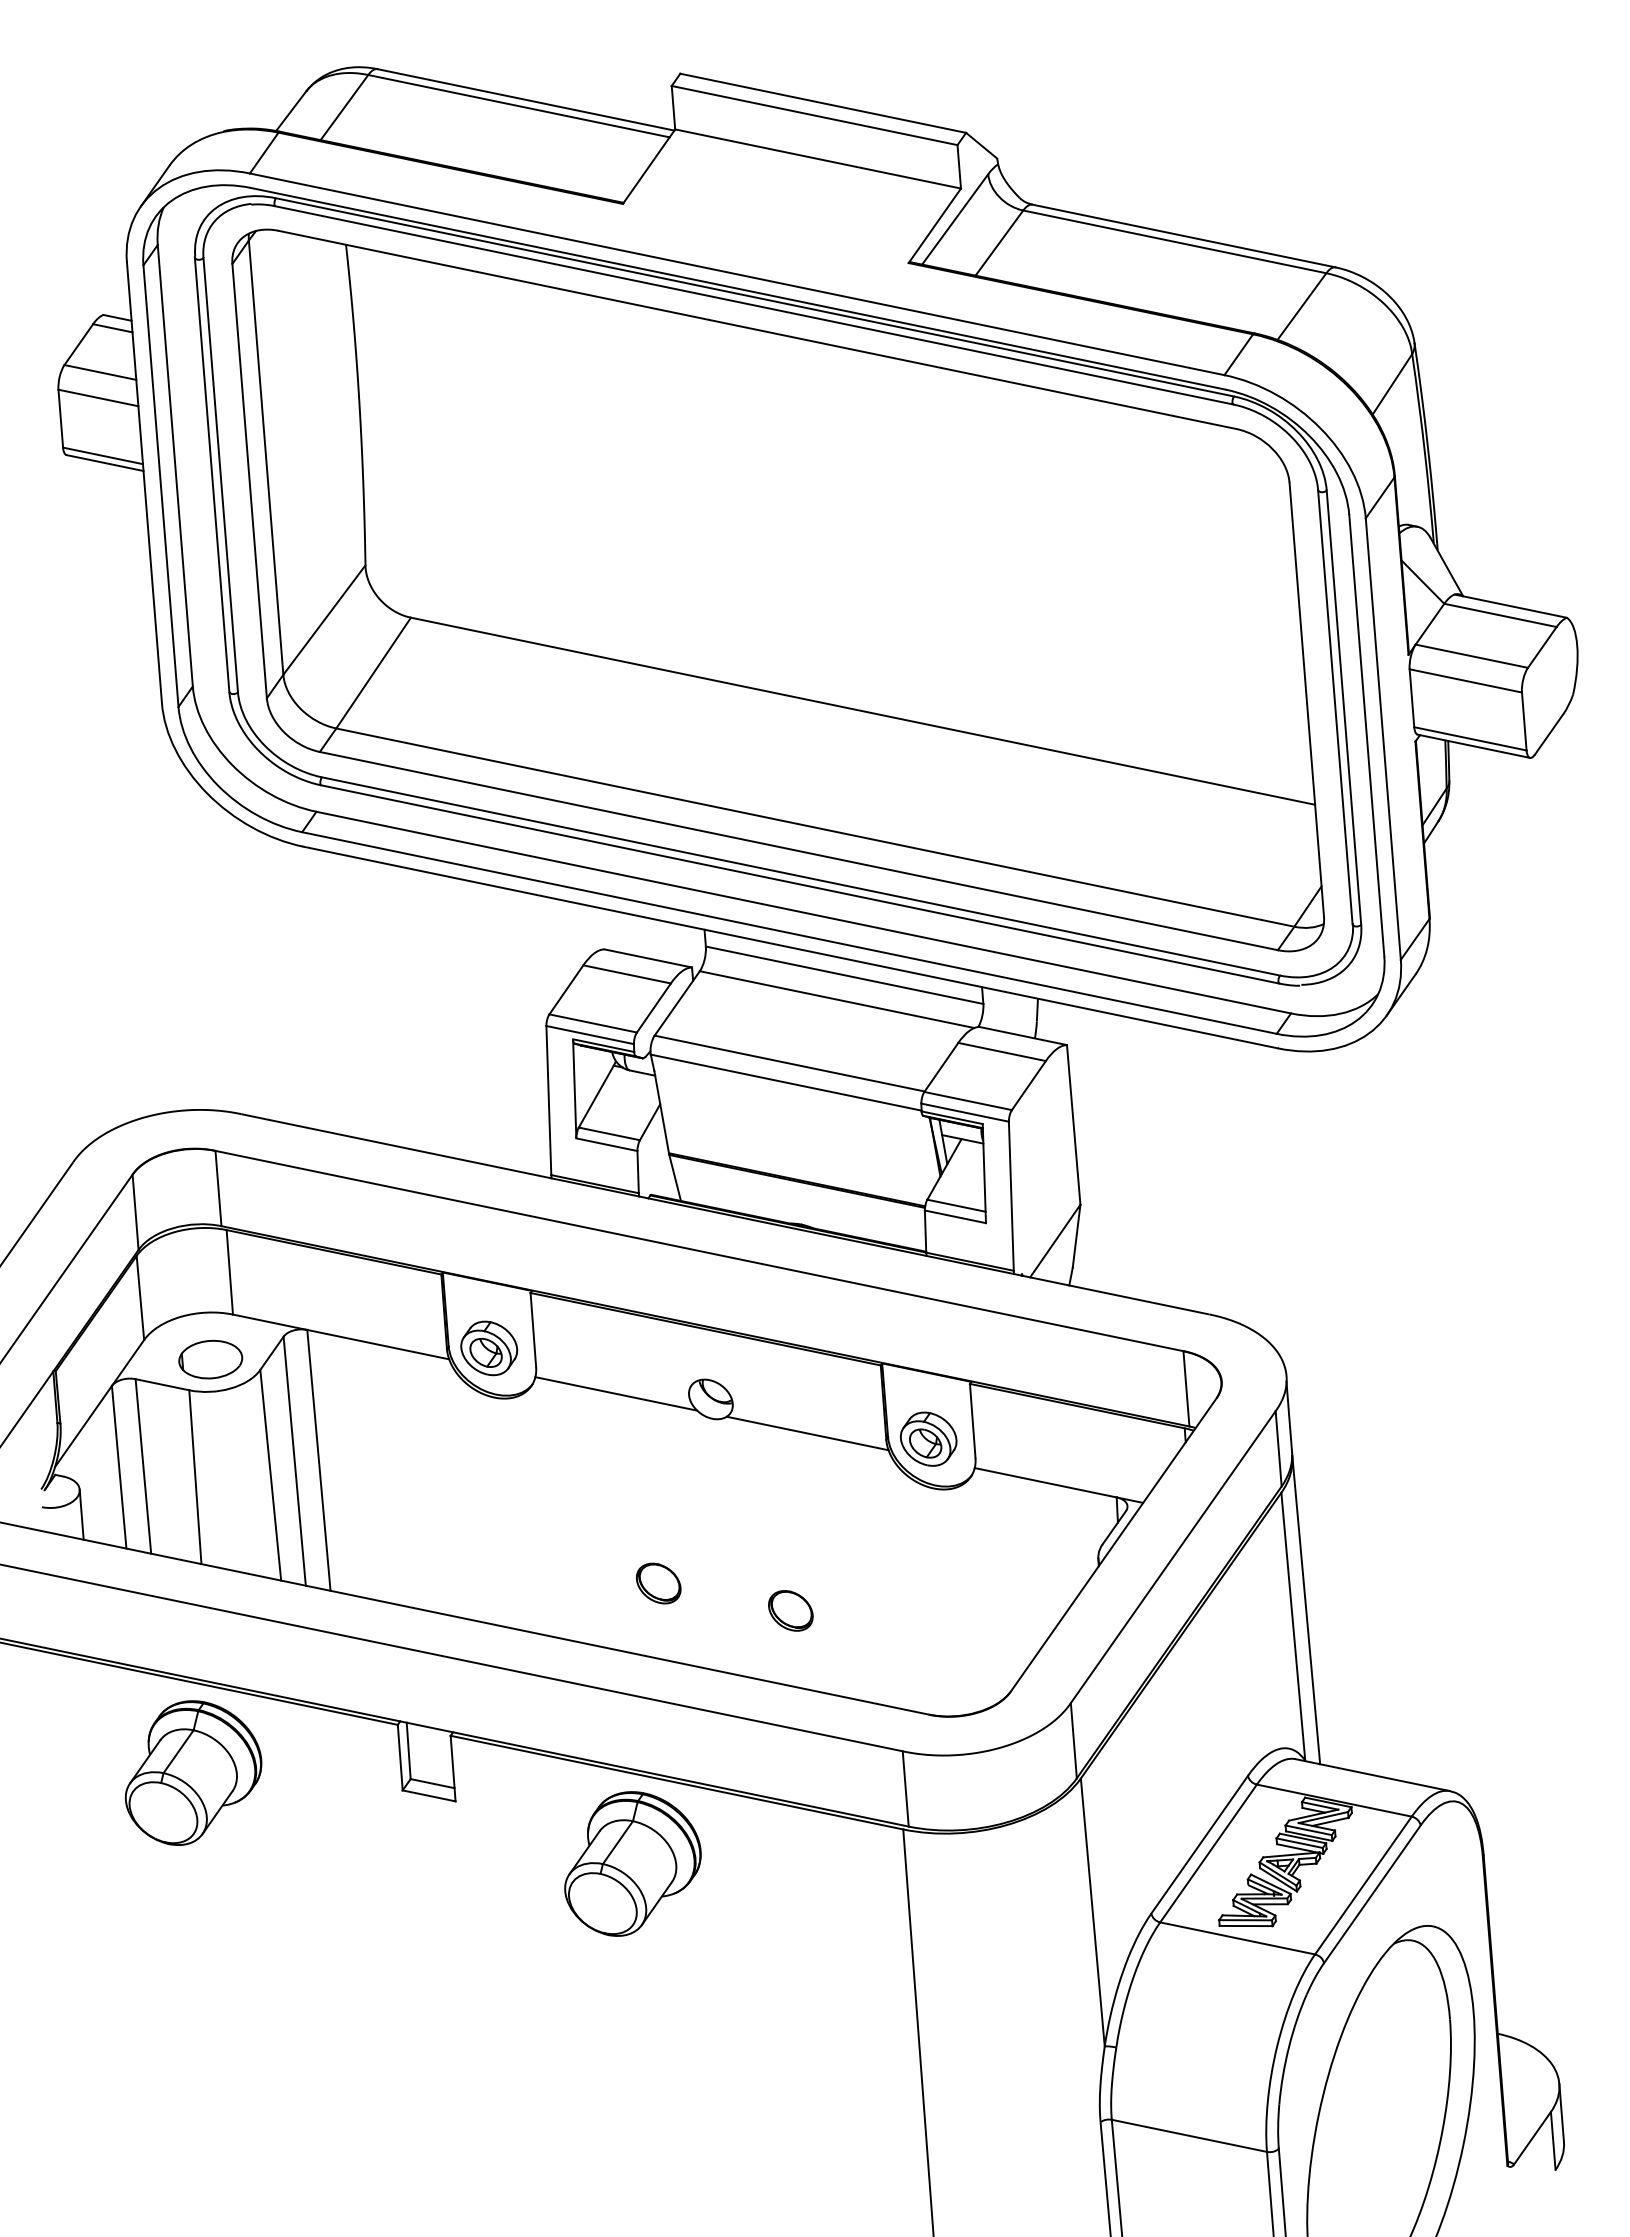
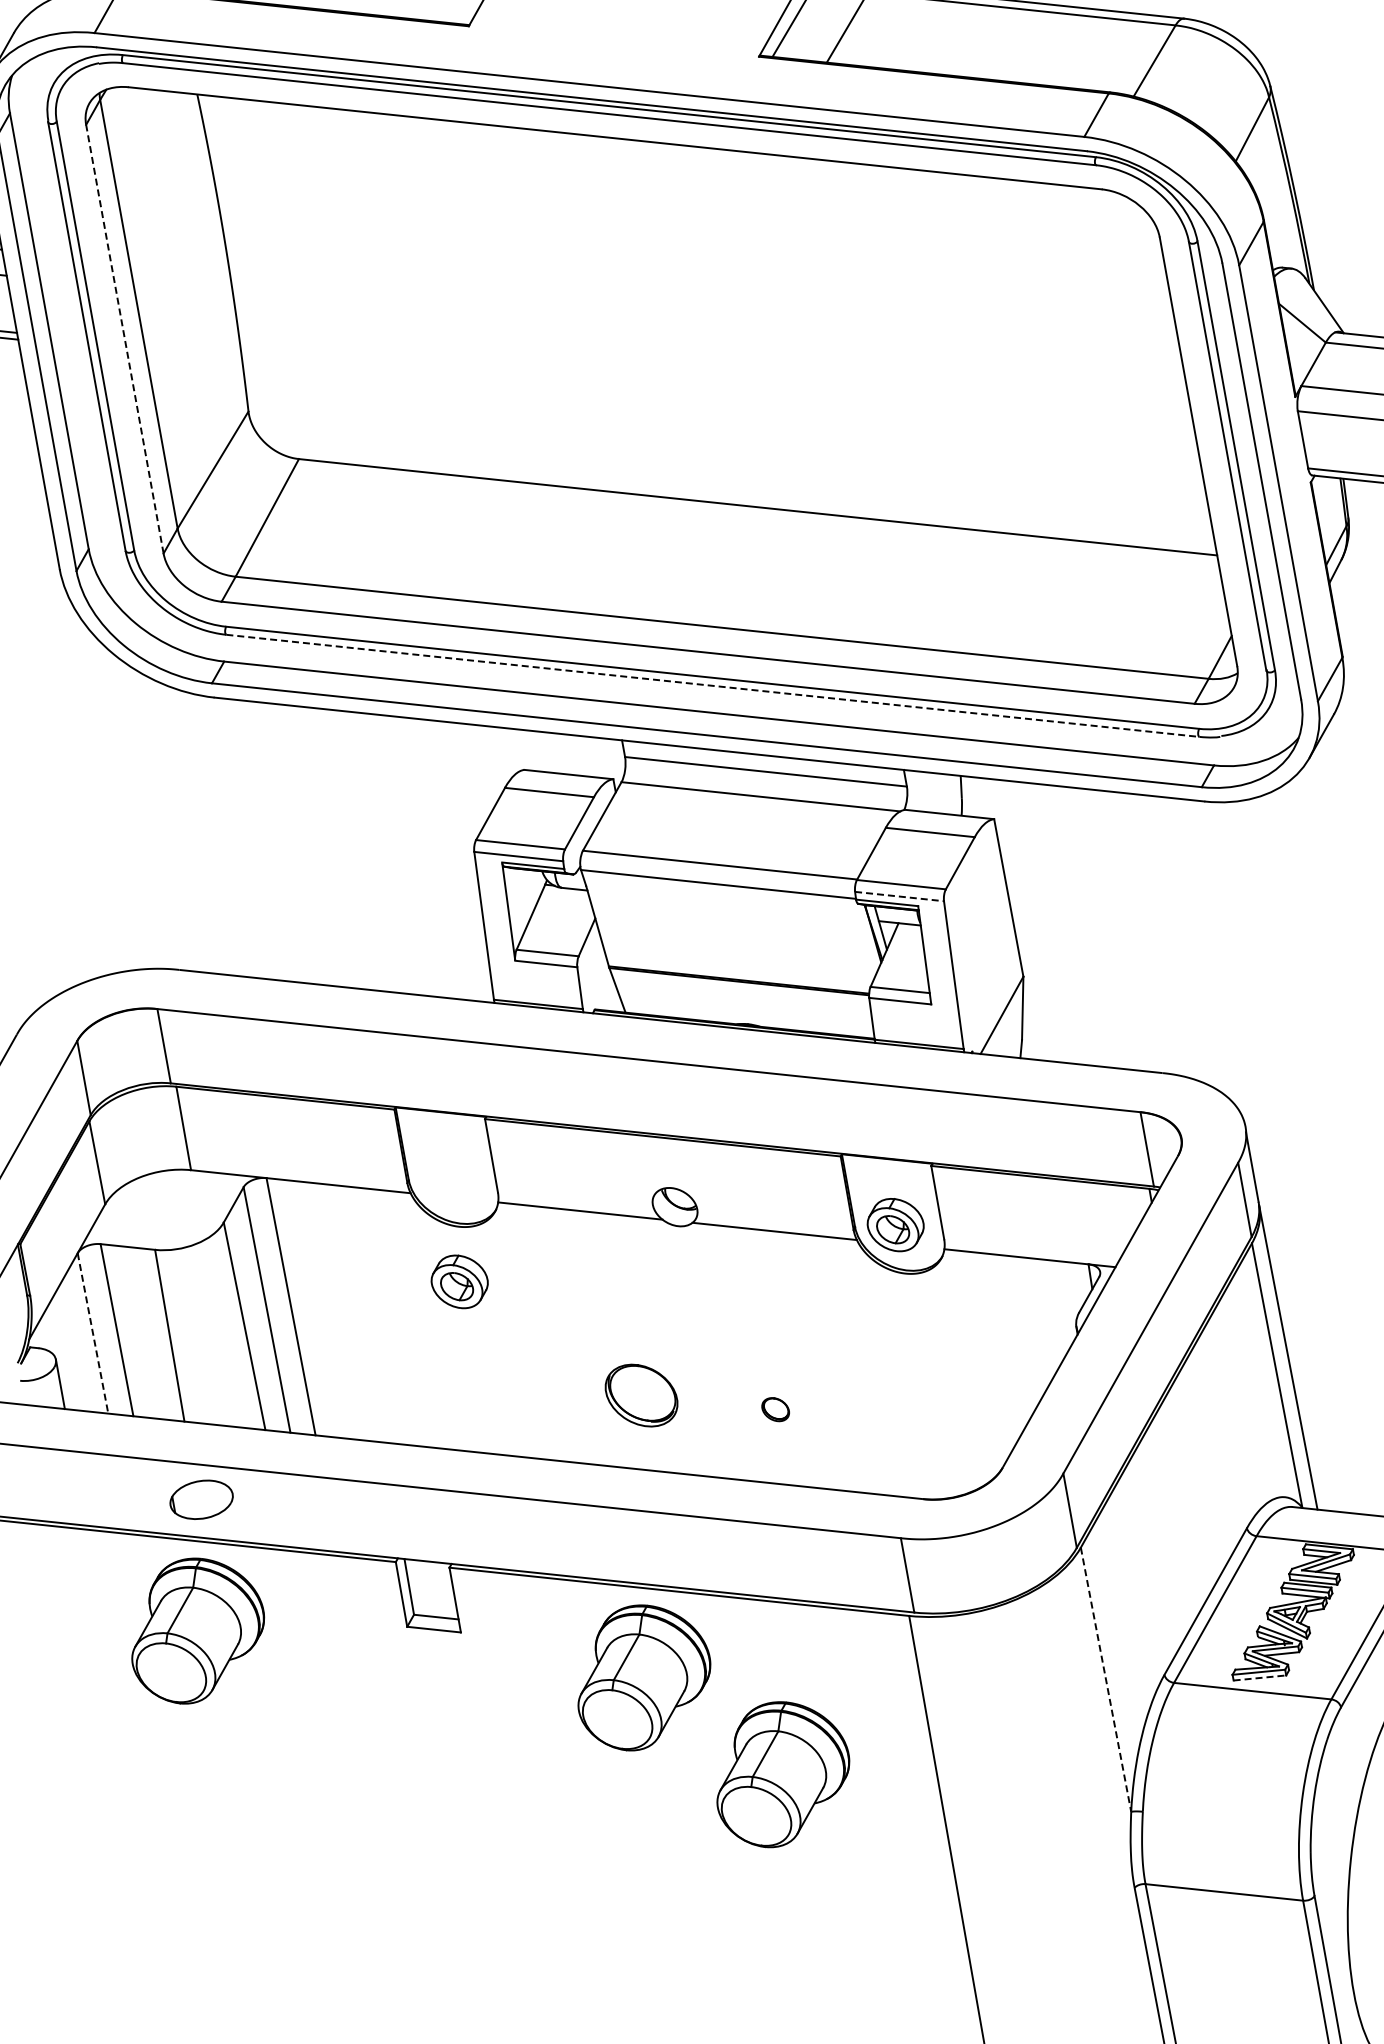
line: (249, 481) -> (124, 339), solid -> dashed
line: (800, 884) -> (713, 685), solid -> dashed
line: (965, 1112) -> (899, 896), solid -> dashed
part: (489, 1348) -> (460, 1281), moved
part: (210, 1359) -> (201, 1499), moved
line: (119, 1467) -> (93, 1333), solid -> dashed
part: (658, 1583) -> (641, 1395), size x1.6
part: (790, 1610) -> (775, 1409), size x0.6
line: (1092, 1913) -> (1105, 1680), solid -> dashed
line: (1246, 1926) -> (1260, 1678), solid -> dashed
part: (761, 1973) -> (782, 1773), added

